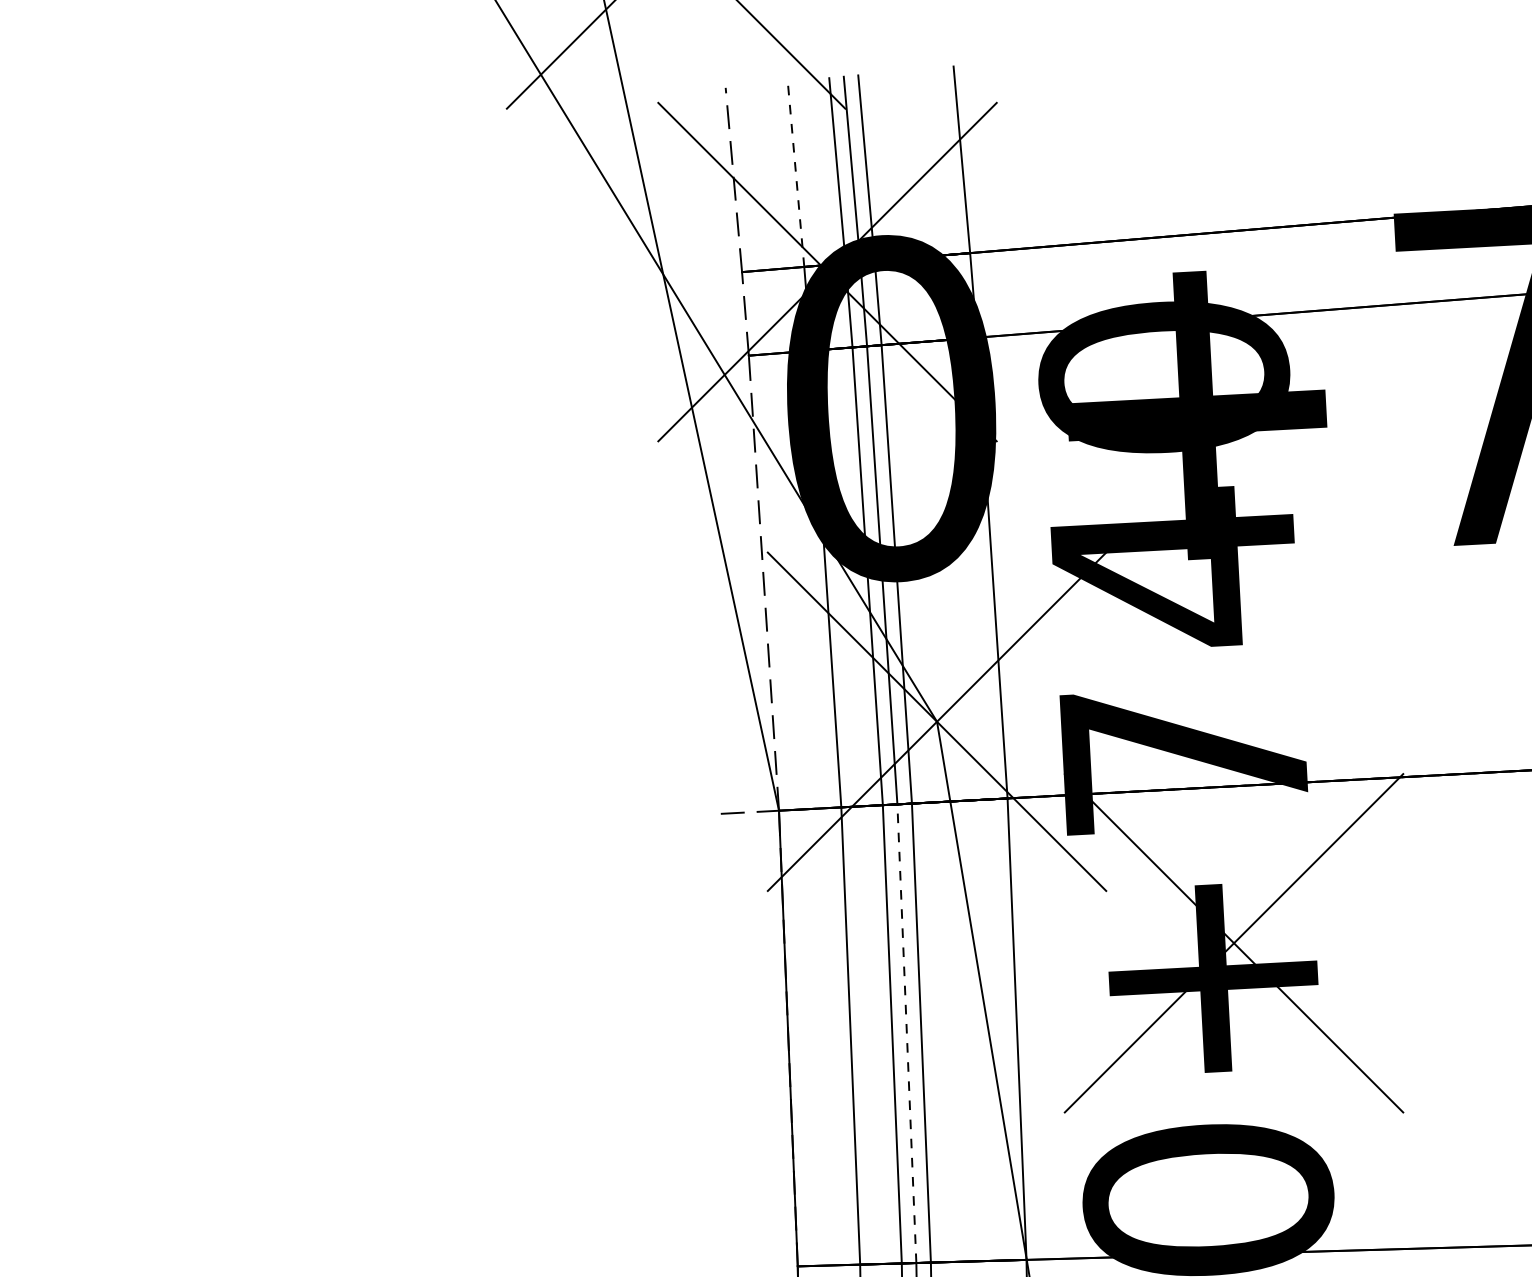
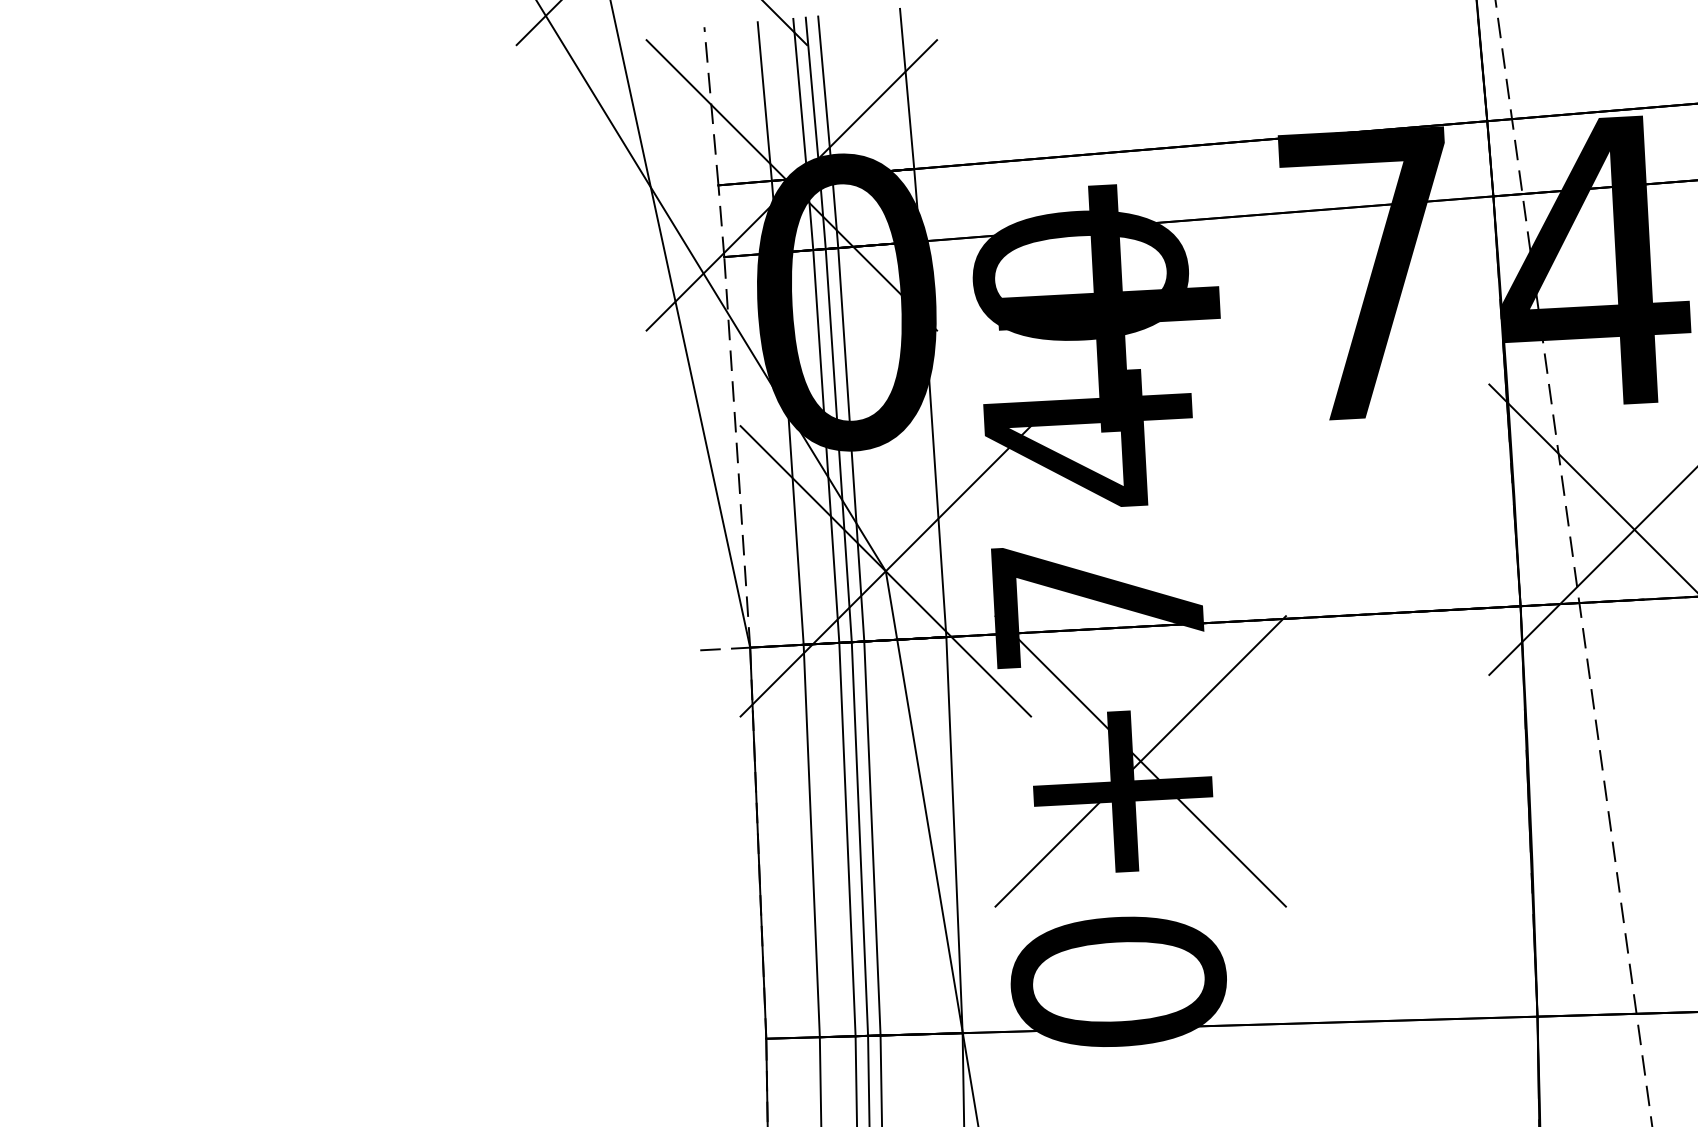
line: (795, 174) -> (764, 101), dashed -> solid
line: (906, 1033) -> (859, 838), dashed -> solid

